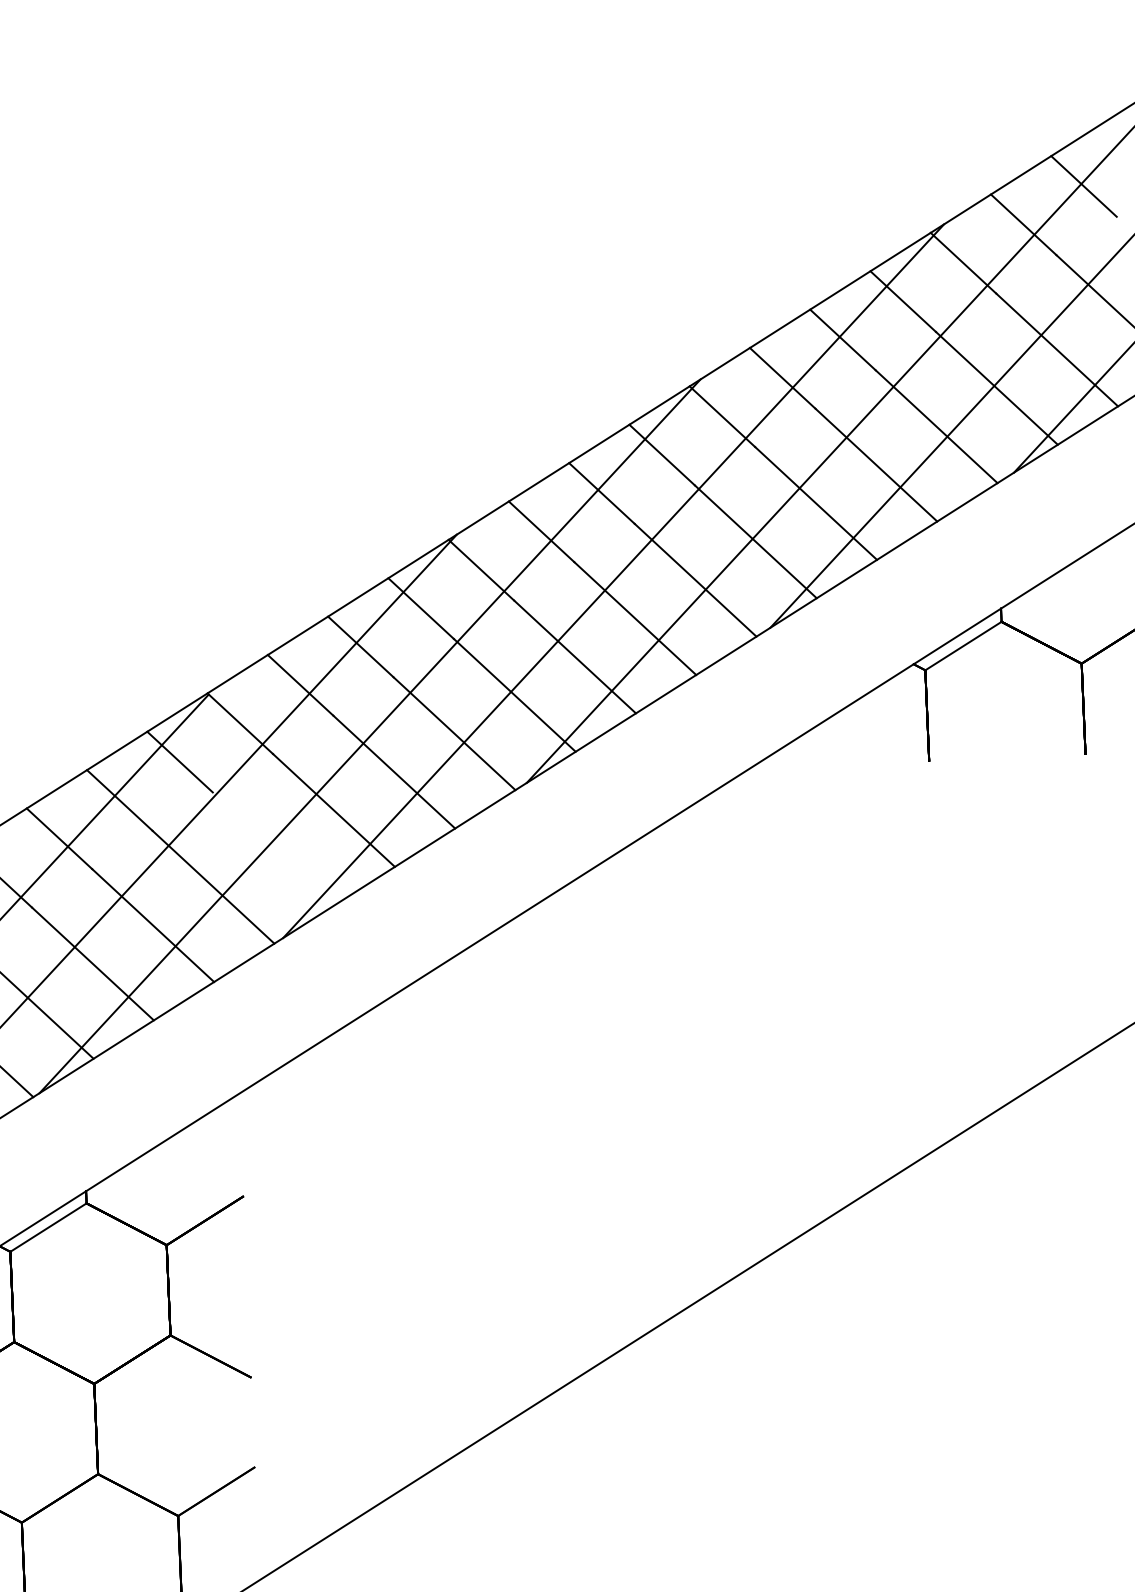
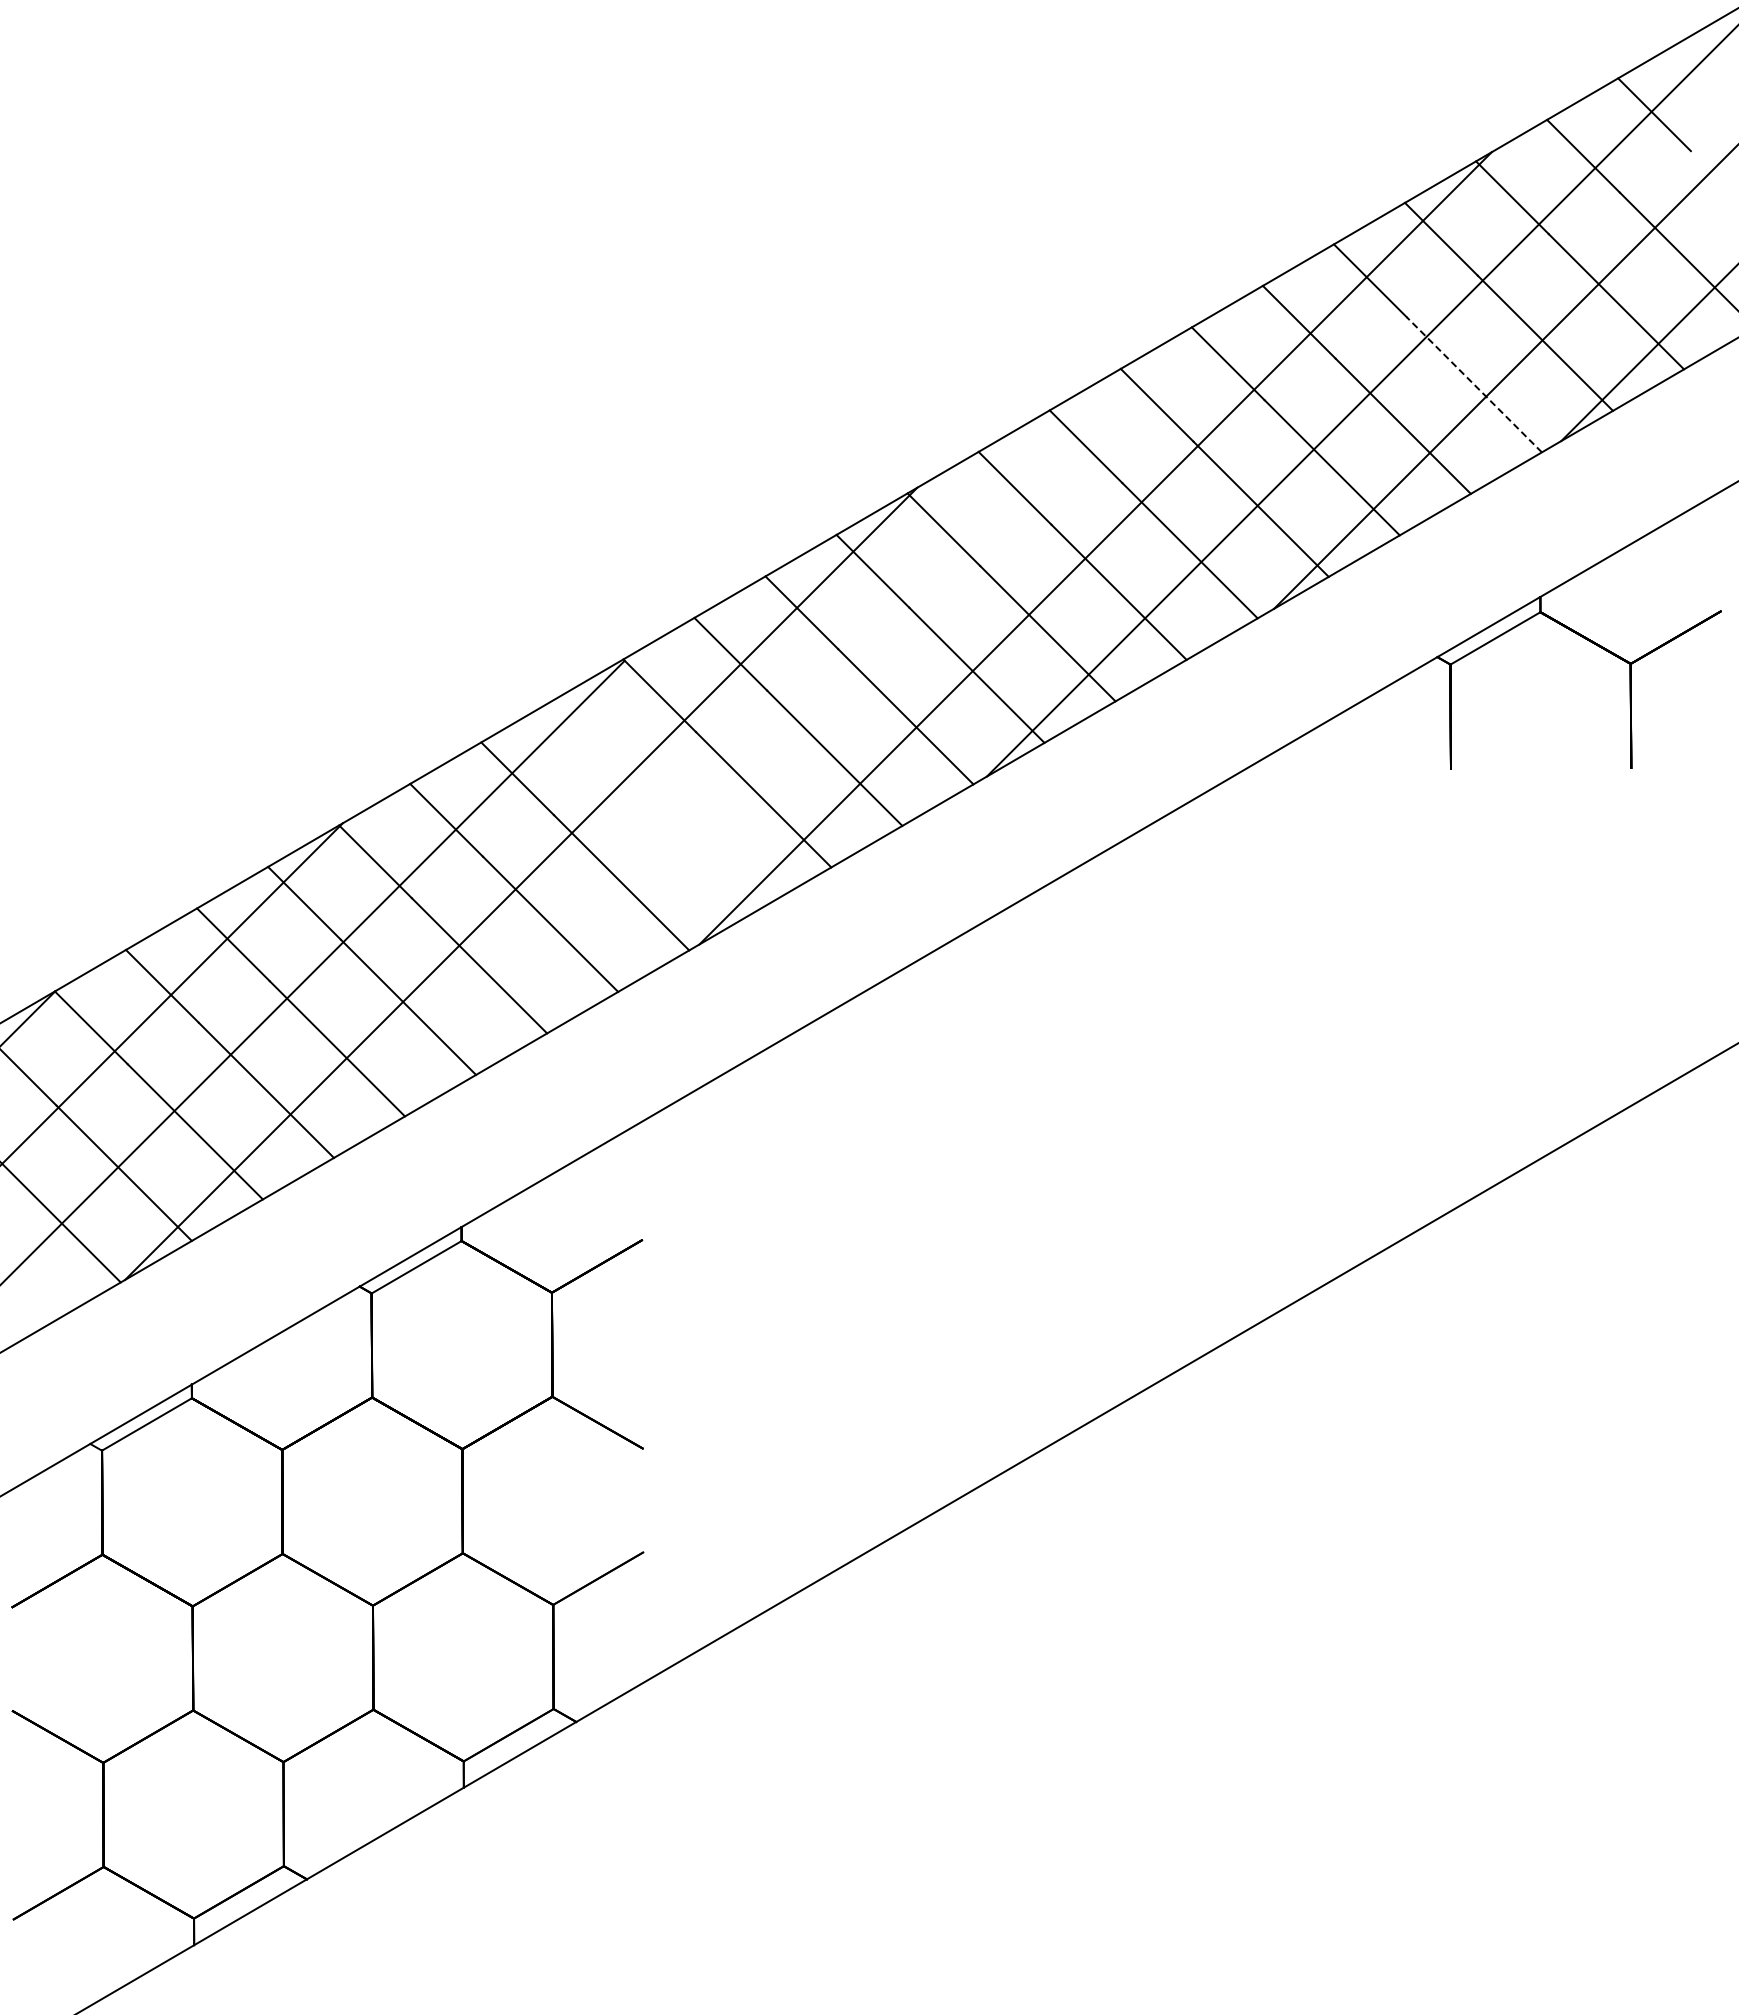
line: (936, 426) -> (1474, 384), solid -> dashed
line: (370, 736) -> (808, 716), removed
line: (179, 761) -> (588, 736), removed

